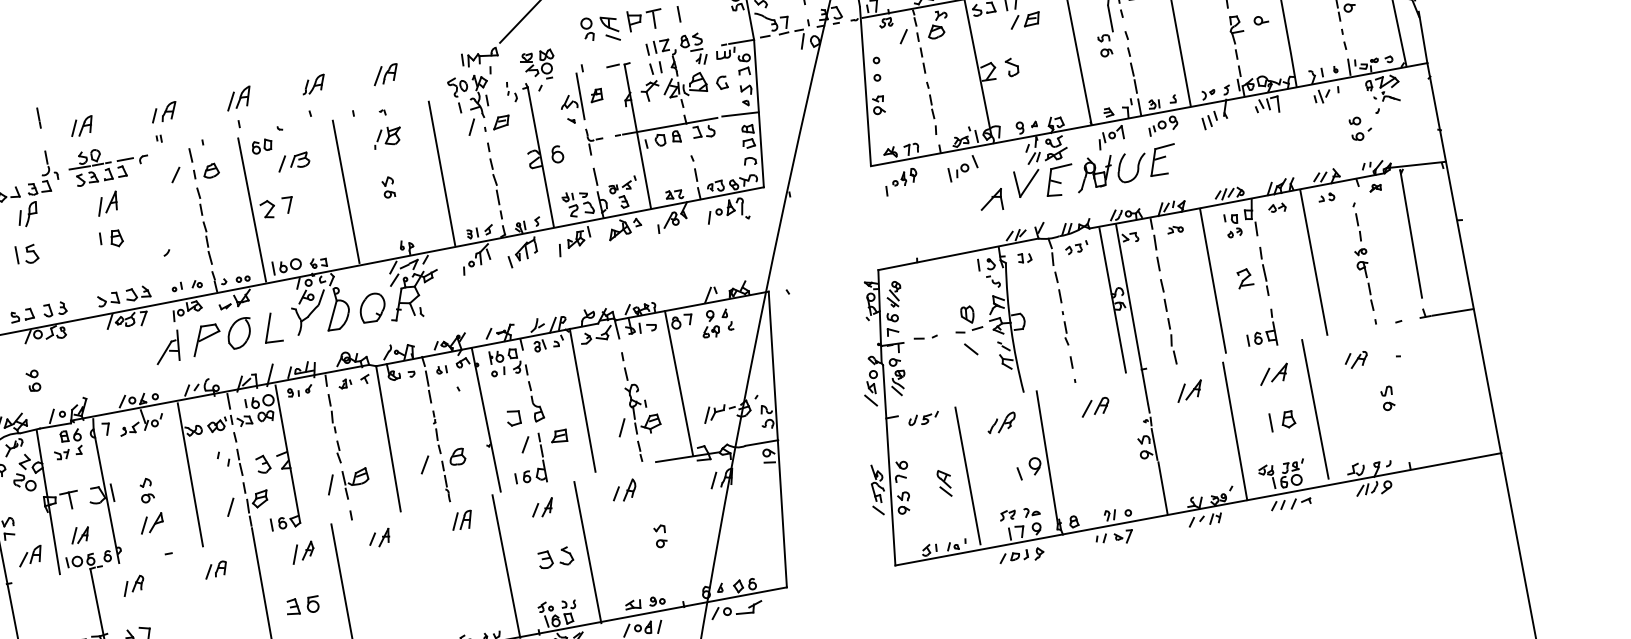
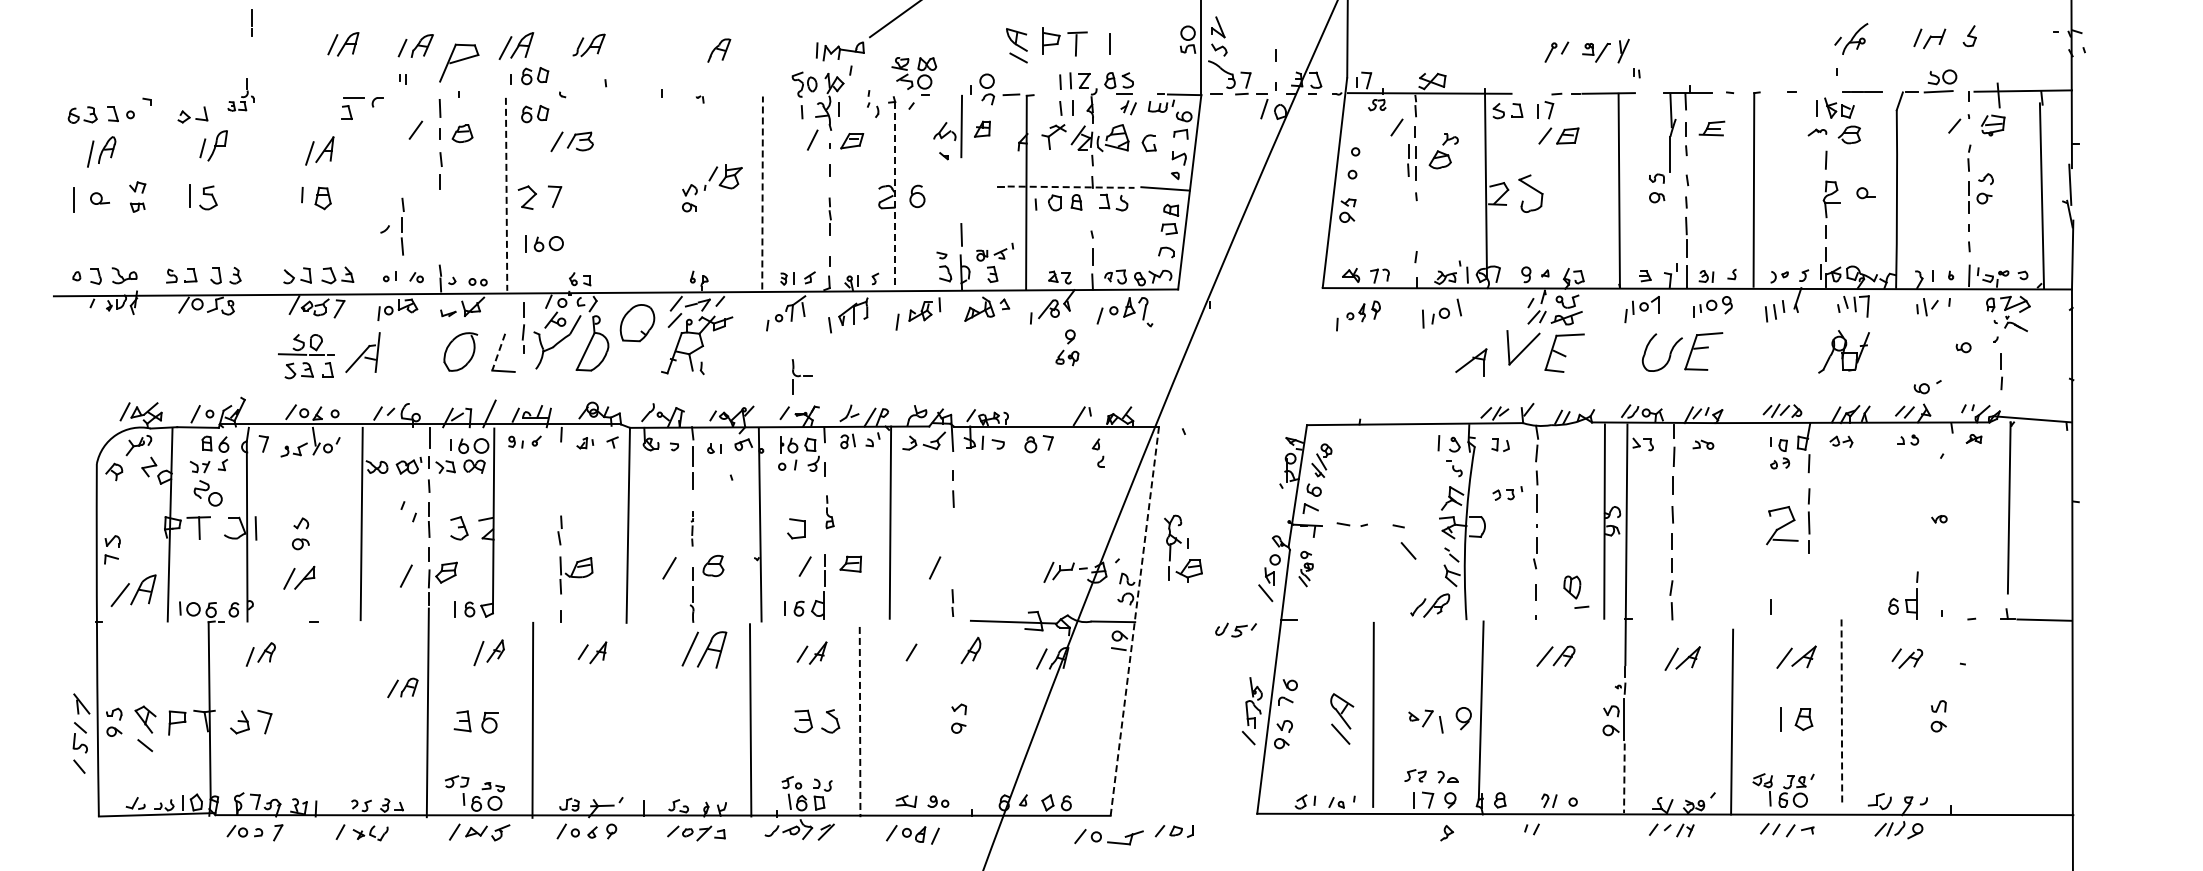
part: (937, 25) -> (1443, 151), moved
part: (587, 29) -> (987, 89), moved
part: (1012, 67) -> (1530, 193), size x1.6
line: (377, 75) -> (702, 50), removed
part: (313, 84) -> (588, 45), moved
line: (931, 105) -> (1408, 158), moved
part: (257, 118) -> (535, 76), added
part: (82, 126) -> (343, 44), moved
line: (670, 126) -> (1071, 187), solid -> dashed
part: (1362, 135) -> (1927, 387), moved
part: (386, 137) -> (722, 177), moved
part: (594, 140) -> (801, 376), moved
line: (540, 156) -> (895, 195), solid -> dashed
part: (90, 167) -> (306, 356), moved
part: (40, 172) -> (240, 94), size x0.6
line: (441, 173) -> (762, 192), solid -> dashed
part: (1094, 173) -> (1843, 351), moved
part: (495, 181) -> (830, 216), size x0.6
line: (346, 191) -> (633, 193), removed
part: (570, 205) -> (921, 265), removed
line: (252, 210) -> (506, 194), solid -> dashed
part: (1358, 227) -> (2001, 371), moved
part: (207, 243) -> (402, 226), moved
part: (1076, 247) -> (1507, 493), moved
line: (1313, 261) -> (1875, 520), removed
part: (287, 265) -> (544, 243), moved
part: (1244, 277) -> (1781, 524), size x1.6
line: (1212, 280) -> (1739, 520), removed
part: (1366, 285) -> (1938, 564), removed
part: (372, 308) -> (637, 323), moved
part: (971, 317) -> (1576, 591), moved
part: (709, 324) -> (1067, 347), moved
line: (268, 328) -> (498, 352), solid -> dashed
part: (1263, 328) -> (1903, 595), moved
part: (206, 339) -> (459, 62), moved
part: (897, 376) -> (1305, 568), size x0.7
part: (33, 380) -> (180, 363), removed
line: (678, 383) -> (1019, 523), removed
part: (535, 400) -> (829, 511), size x0.6
part: (643, 408) -> (1183, 548), moved
line: (1315, 409) -> (1841, 713), solid -> dashed
part: (330, 413) -> (522, 327), moved
part: (923, 418) -> (1235, 629), moved
part: (1001, 423) -> (1430, 605), moved
part: (436, 432) -> (692, 528), size x0.6
line: (777, 439) -> (1134, 620), solid -> dashed
part: (24, 482) -> (207, 493), moved
part: (944, 483) -> (1341, 718), size x1.4
line: (330, 485) -> (541, 571), removed
line: (1163, 488) -> (1624, 778), solid -> dashed
part: (628, 489) -> (970, 649), moved
part: (461, 520) -> (703, 649), size x1.6
part: (80, 535) -> (203, 575), removed
part: (1123, 537) -> (1420, 718), moved
line: (588, 552) -> (860, 722), solid -> dashed
part: (30, 555) -> (133, 590), size x1.4
part: (1013, 557) -> (1173, 831), moved
part: (215, 569) -> (402, 687), moved
part: (736, 610) -> (1108, 837), moved

